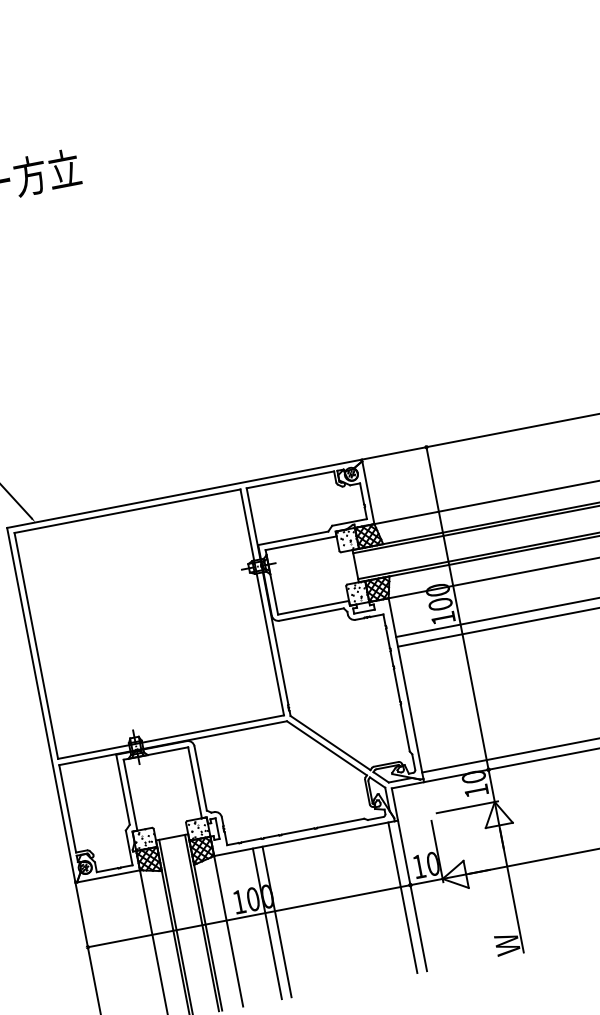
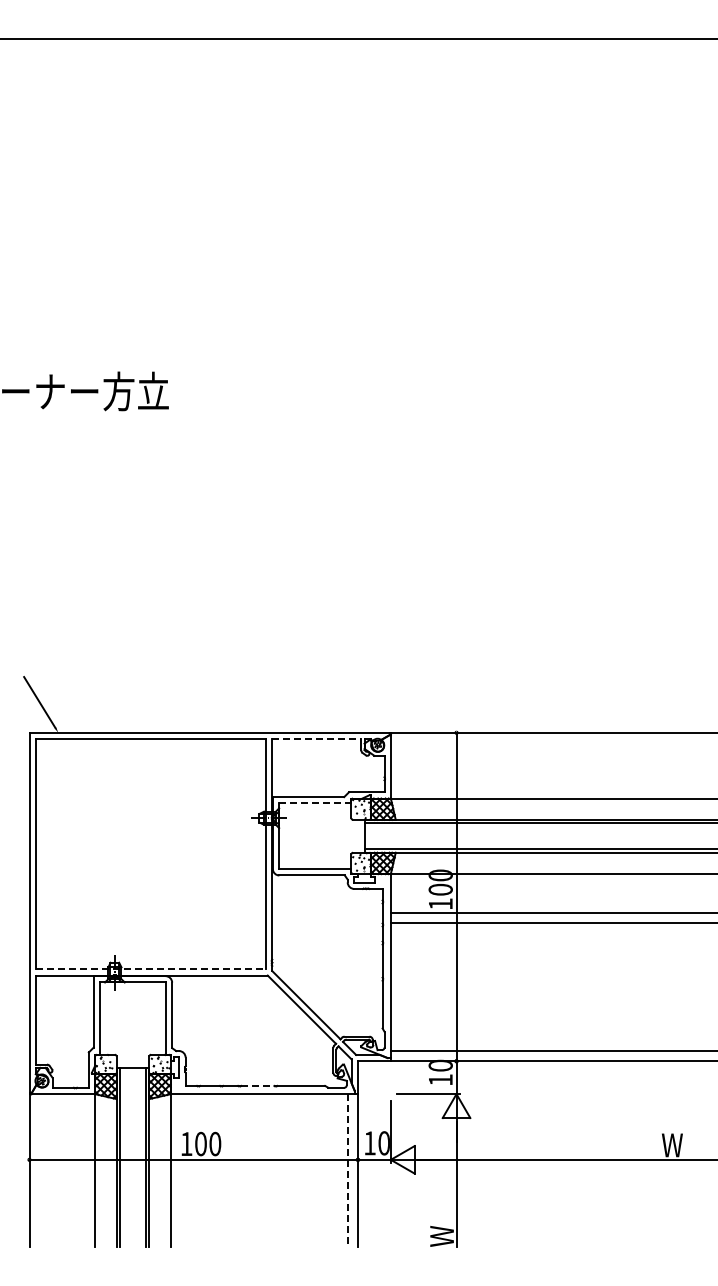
line: (290, 480) -> (316, 739), solid -> dashed
line: (301, 543) -> (315, 803), solid -> dashed
line: (171, 737) -> (151, 969), solid -> dashed
line: (297, 831) -> (257, 1085), solid -> dashed
line: (403, 897) -> (348, 1170), solid -> dashed
line: (277, 921) -> (220, 1170), removed
line: (267, 923) -> (210, 1170), removed

